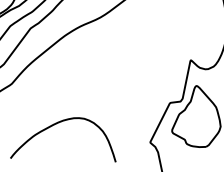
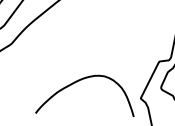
curve: (59, 123) -> (81, 80), moved

